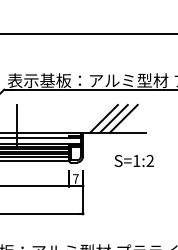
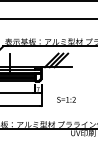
text: (134, 160) -> (66, 99), moved

